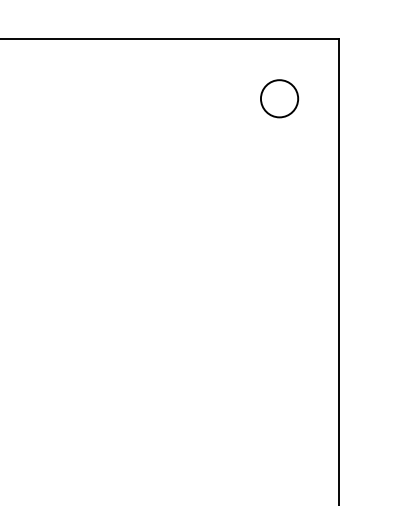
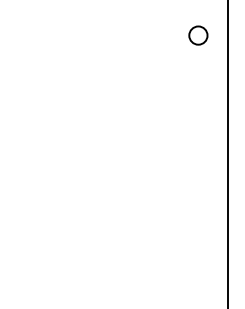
circle: (279, 98) -> (198, 35), moved

